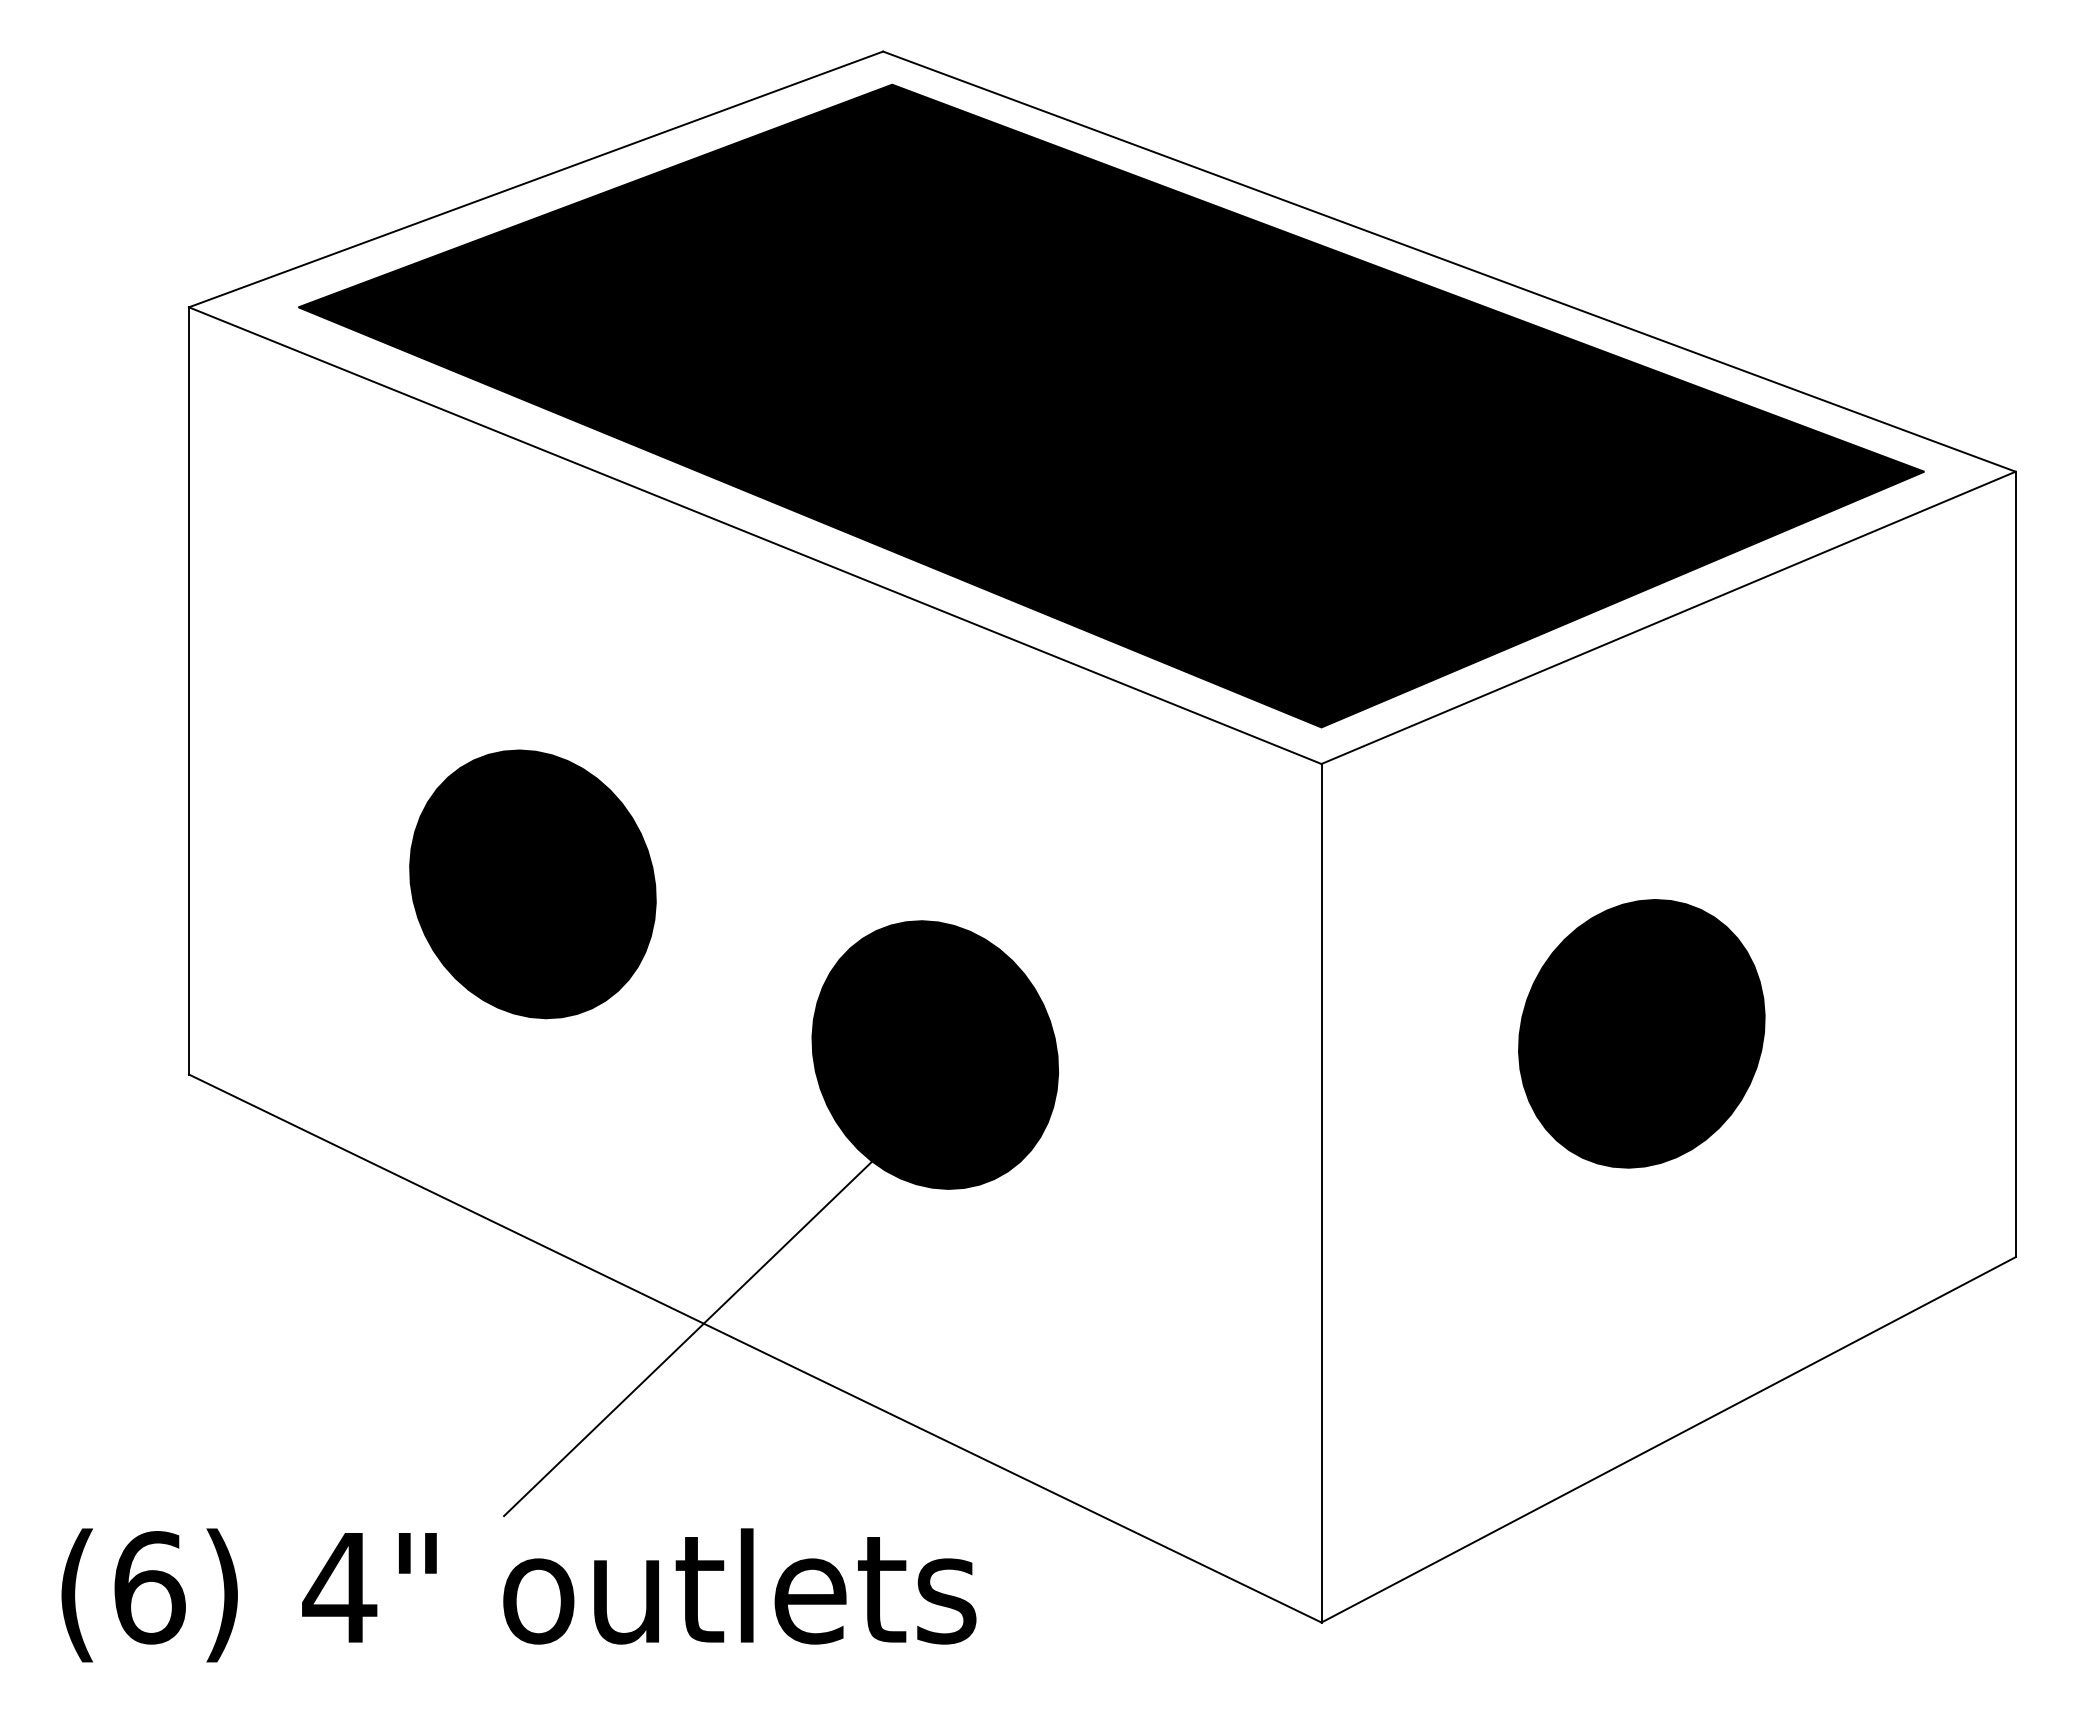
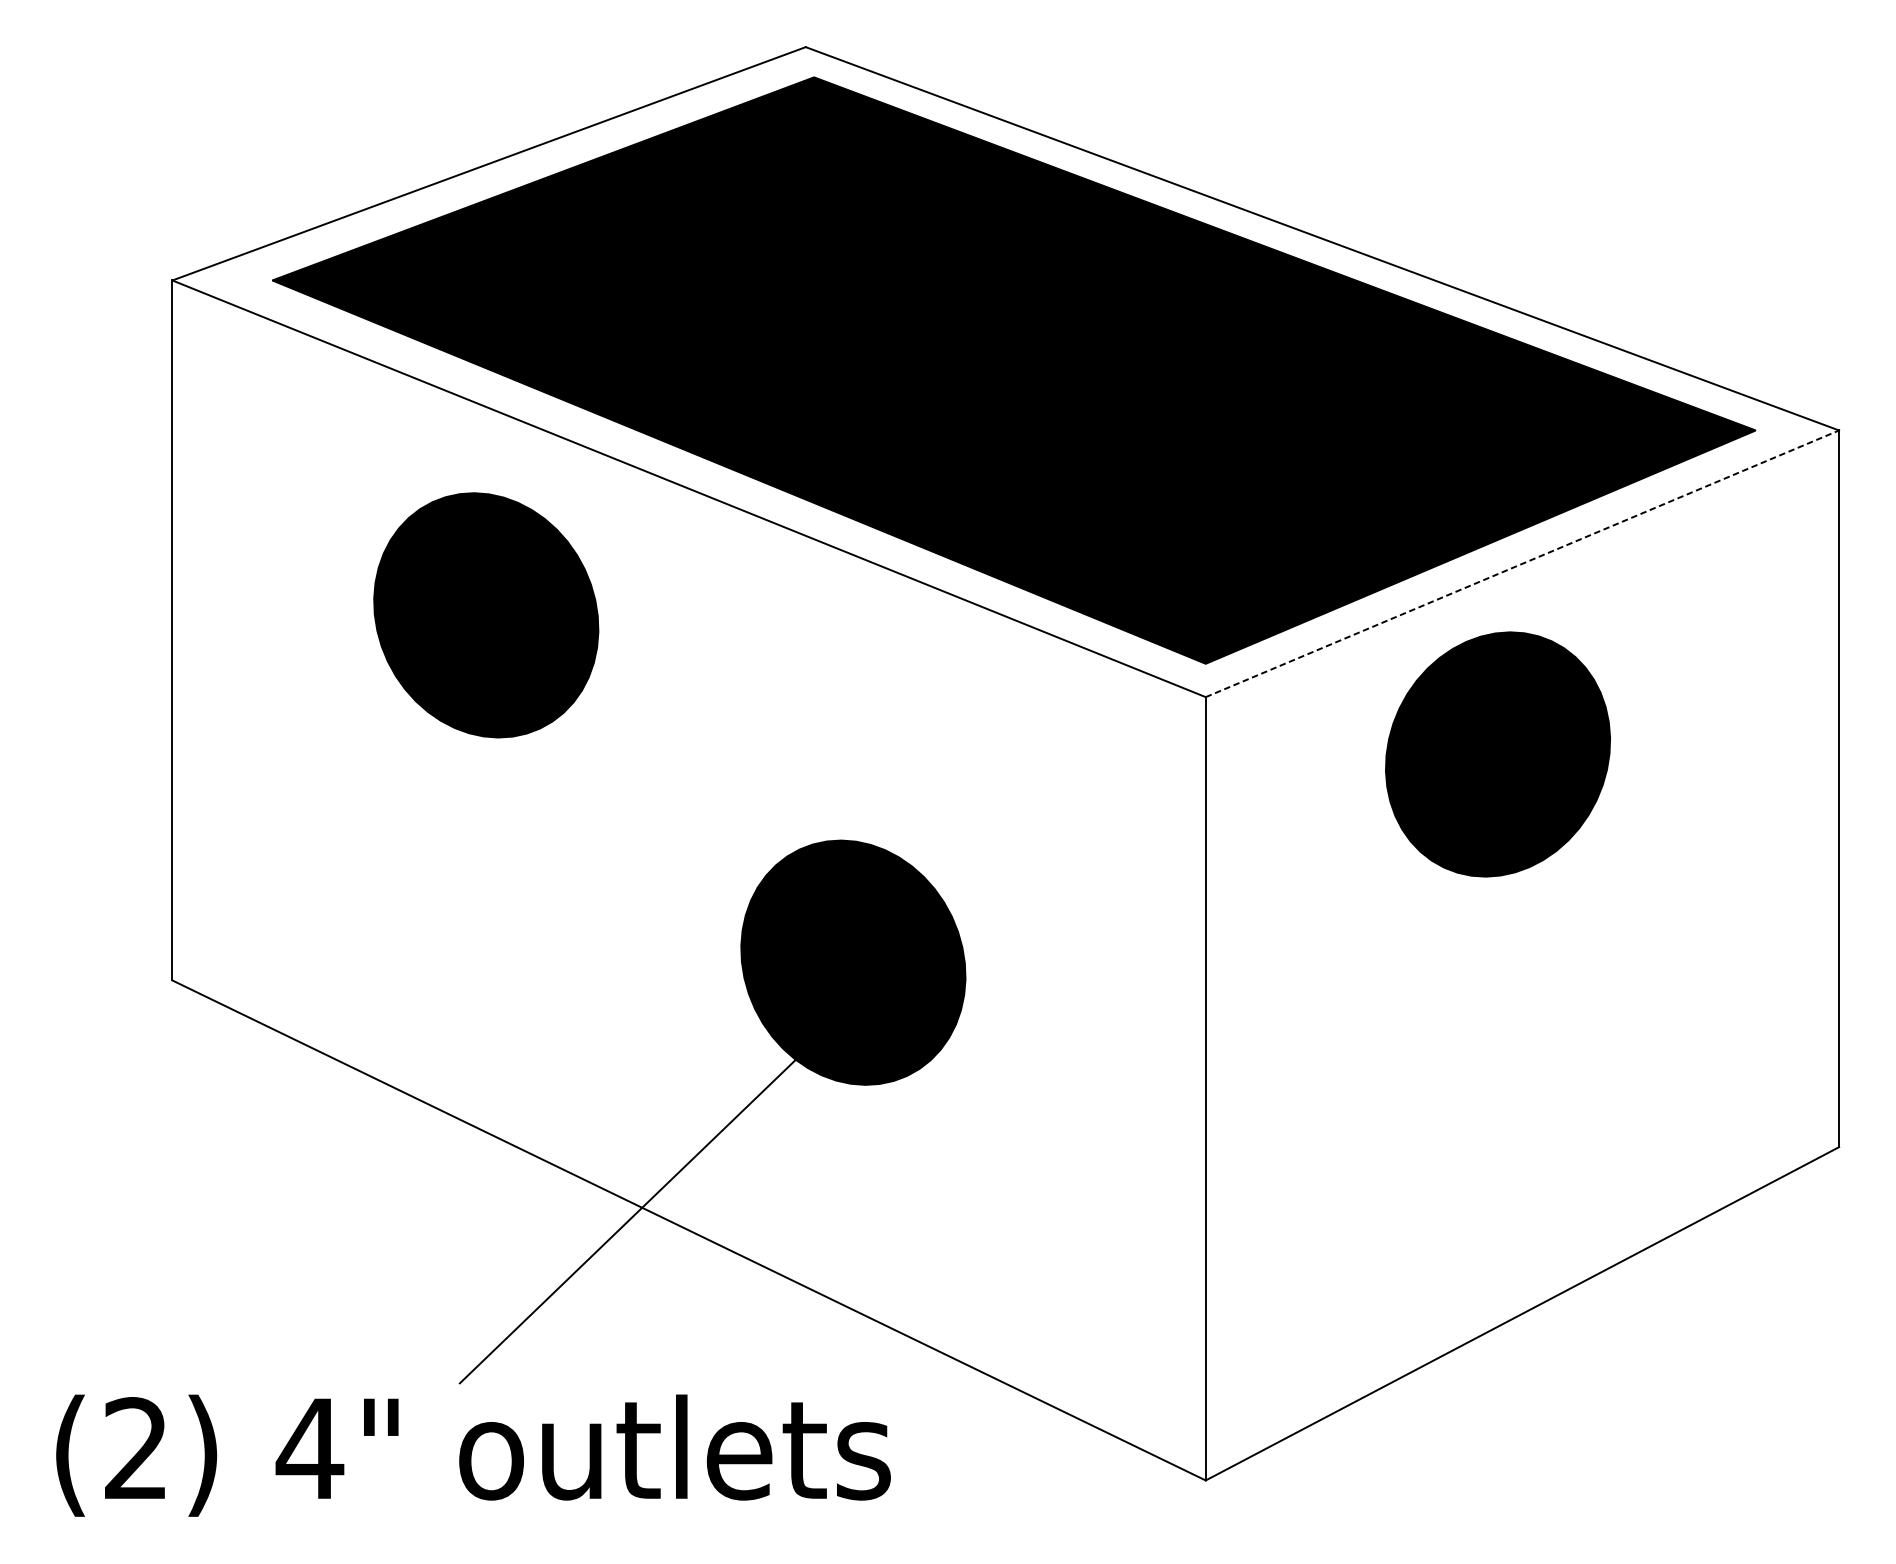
line: (1668, 617) -> (1522, 563), solid -> dashed
part: (532, 884) -> (485, 615), moved
part: (1641, 1033) -> (1497, 754), moved
text: (149, 1587) -> (136, 1448), (6) -> (2)

